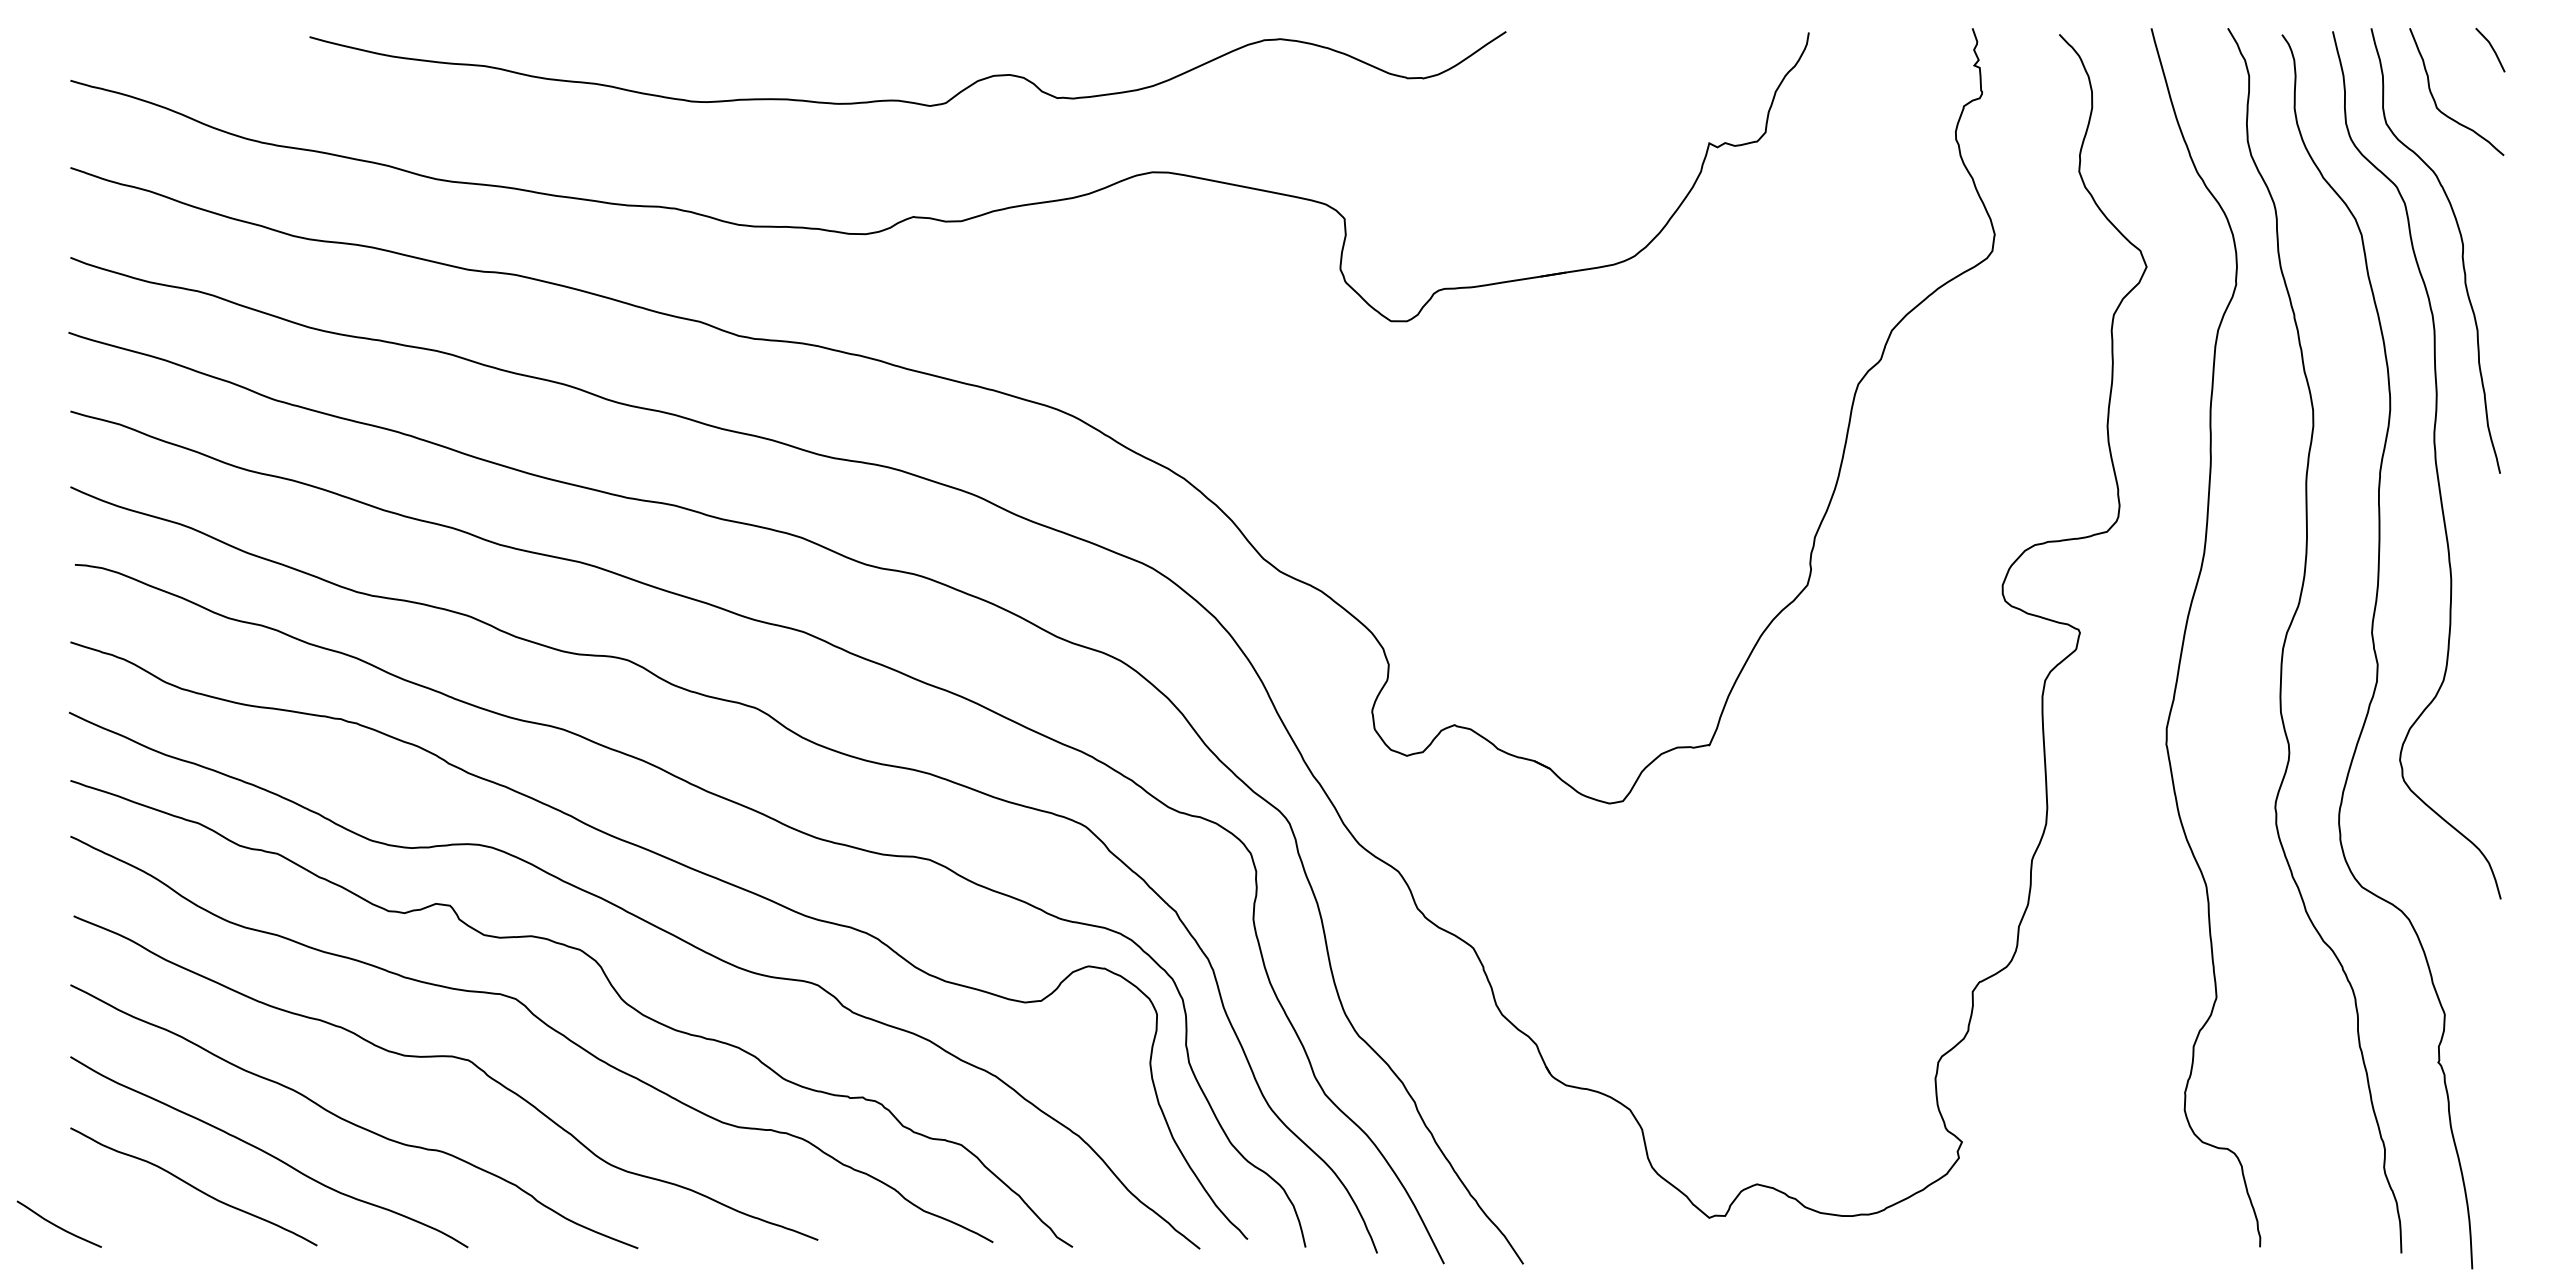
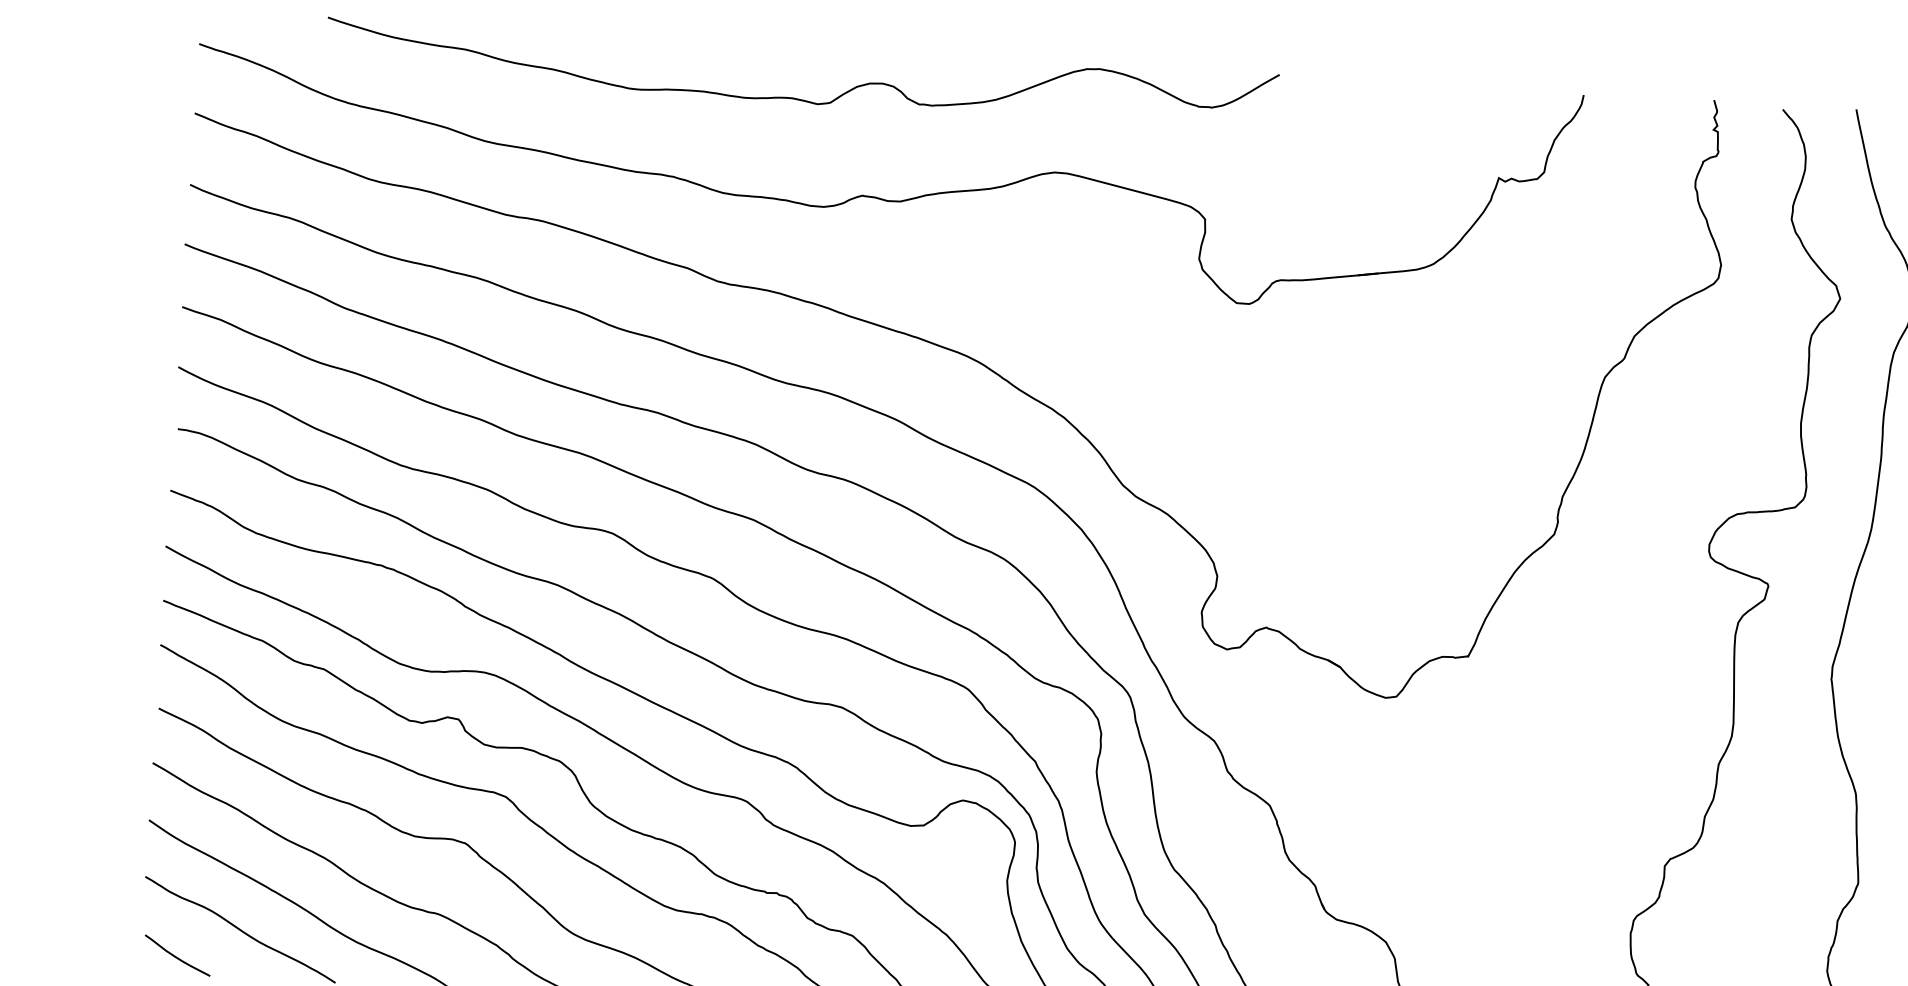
curve: (905, 100) -> (798, 98), moved
curve: (57, 1225) -> (176, 956), moved

